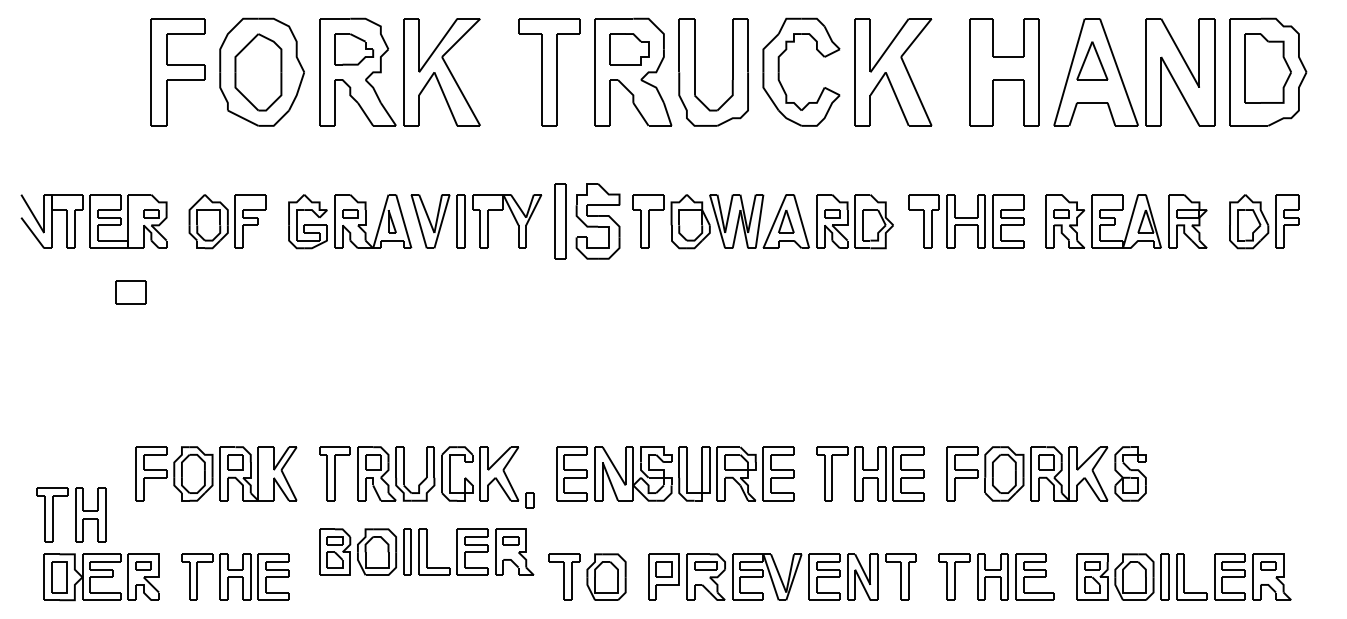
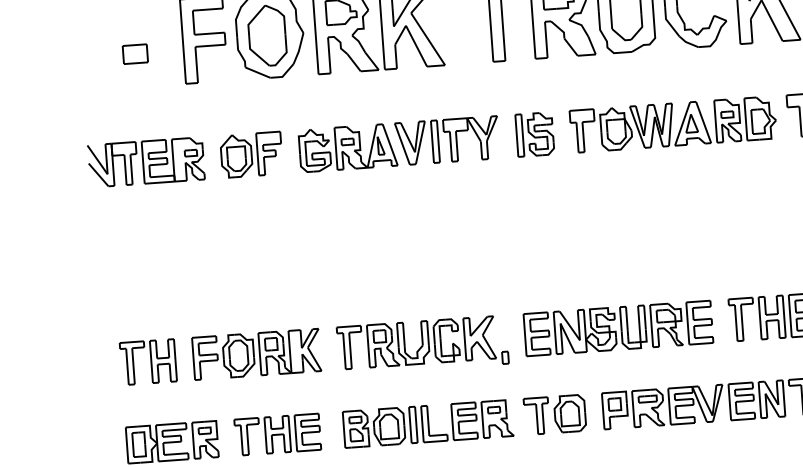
part: (587, 221) -> (534, 134), size x0.71
part: (130, 292) -> (134, 53), moved
part: (71, 514) -> (148, 361), moved
part: (426, 551) -> (428, 423), moved

